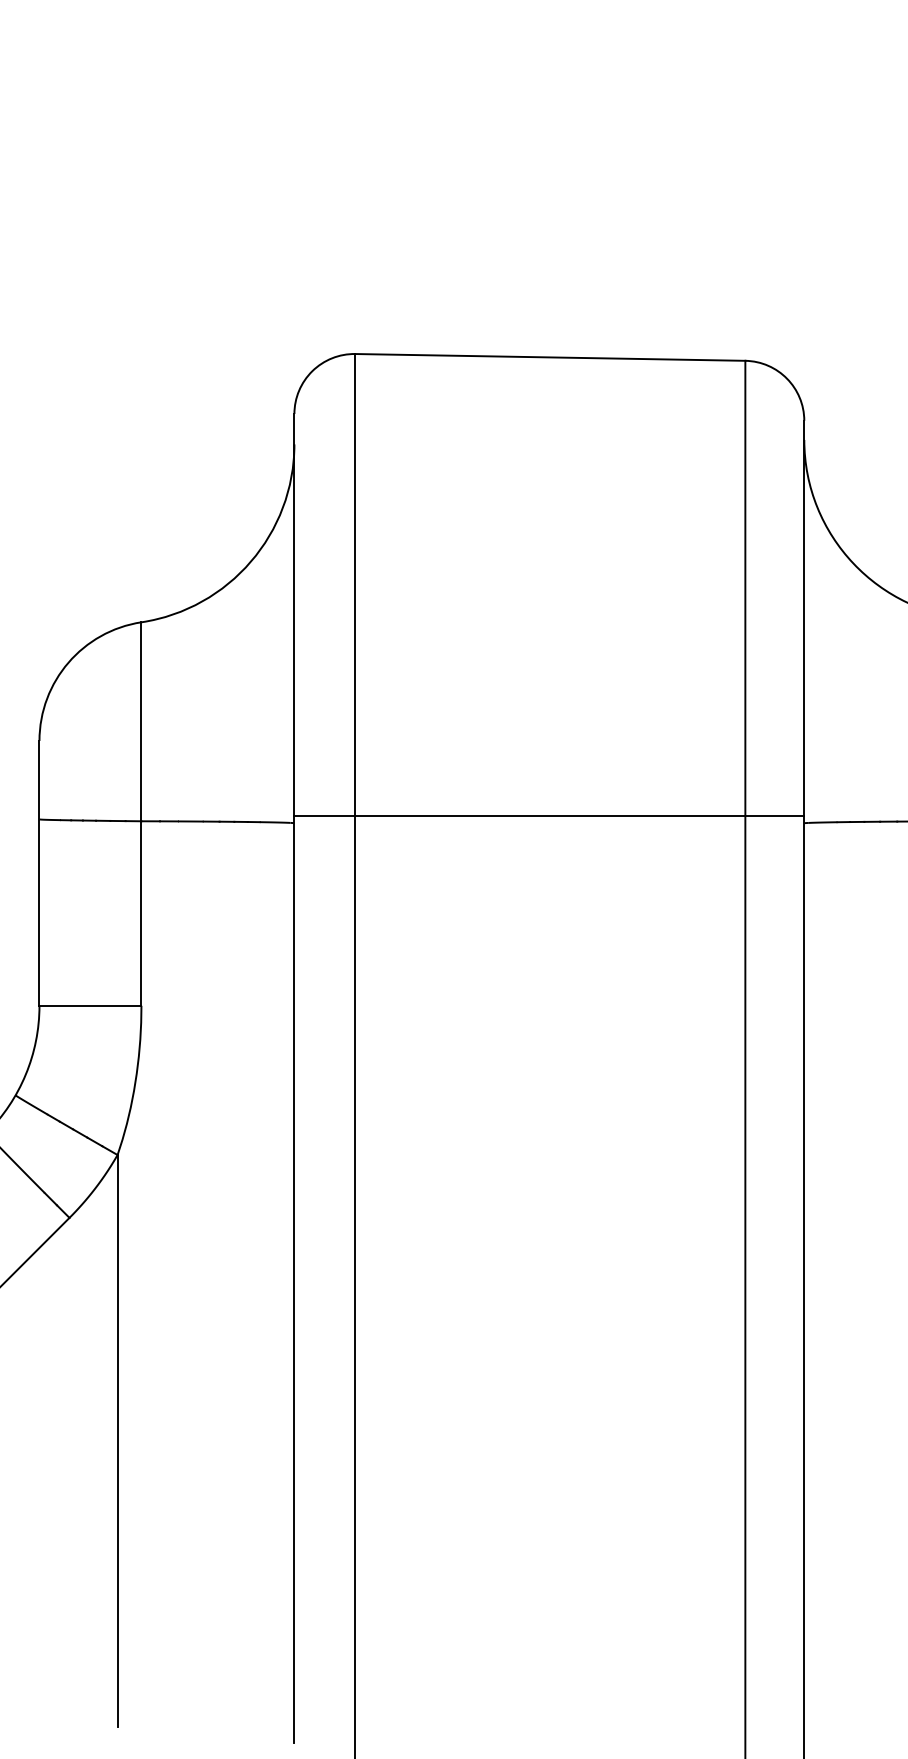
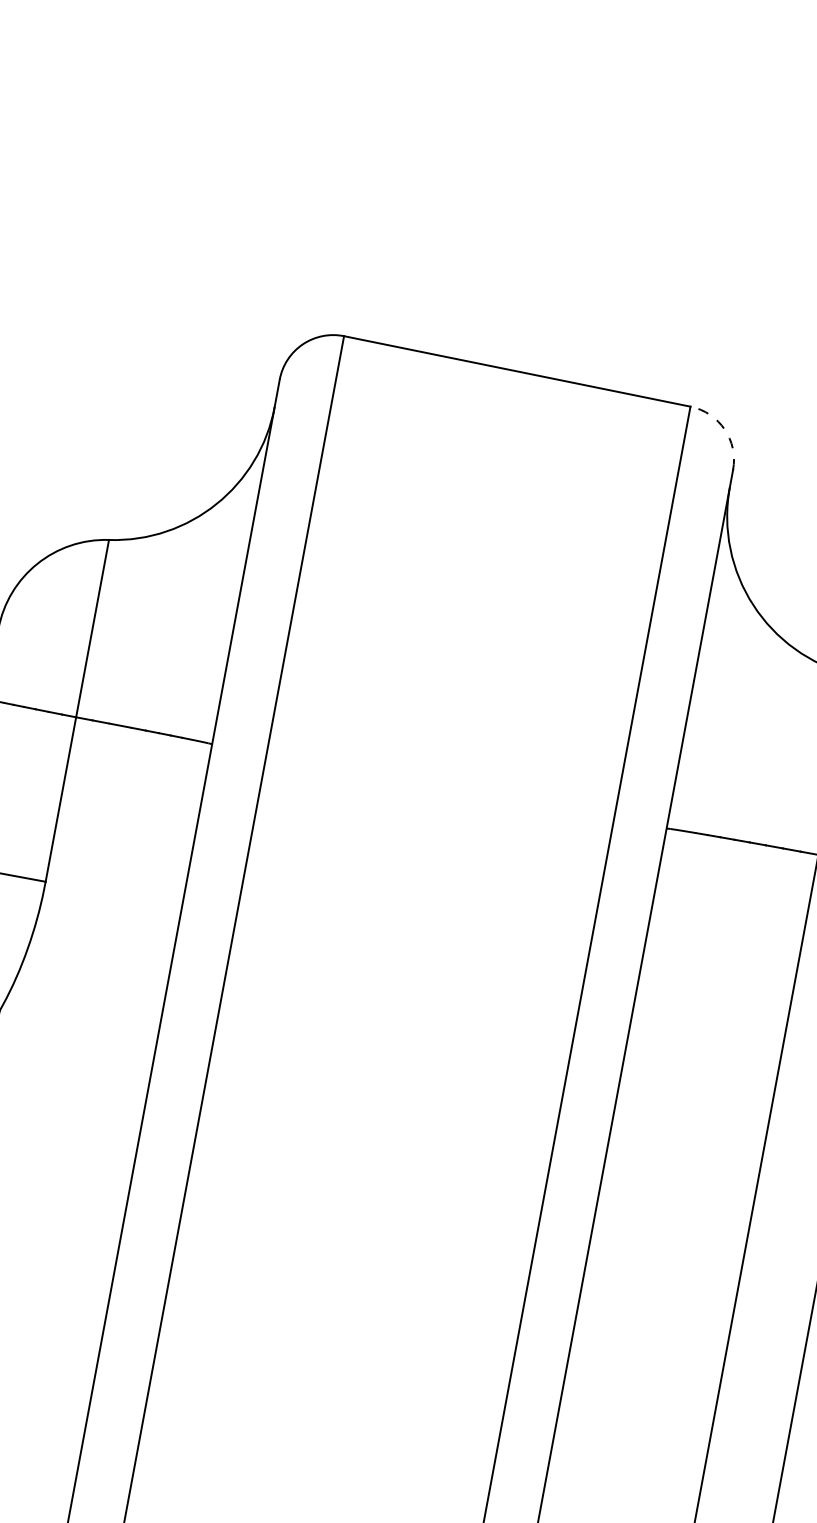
arc: (787, 378) -> (725, 429), solid -> dashed
line: (549, 816) -> (440, 780), removed

